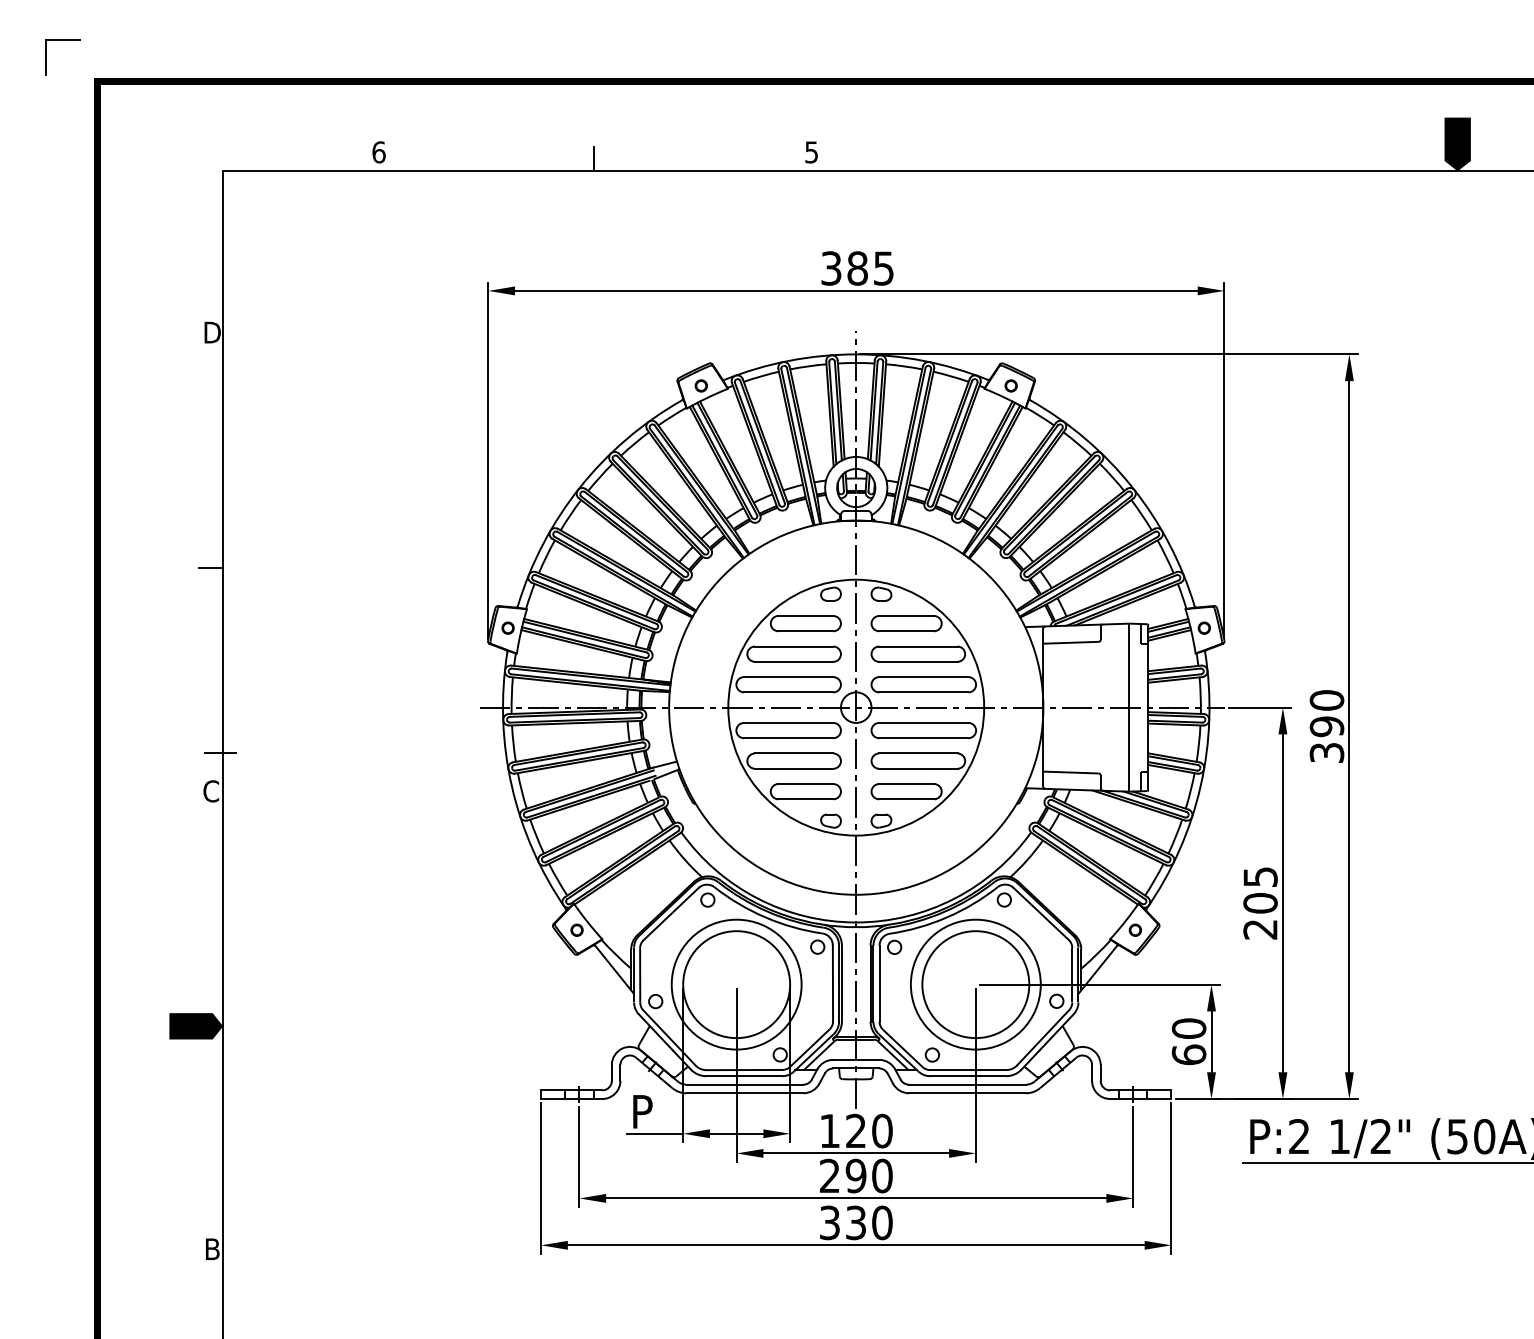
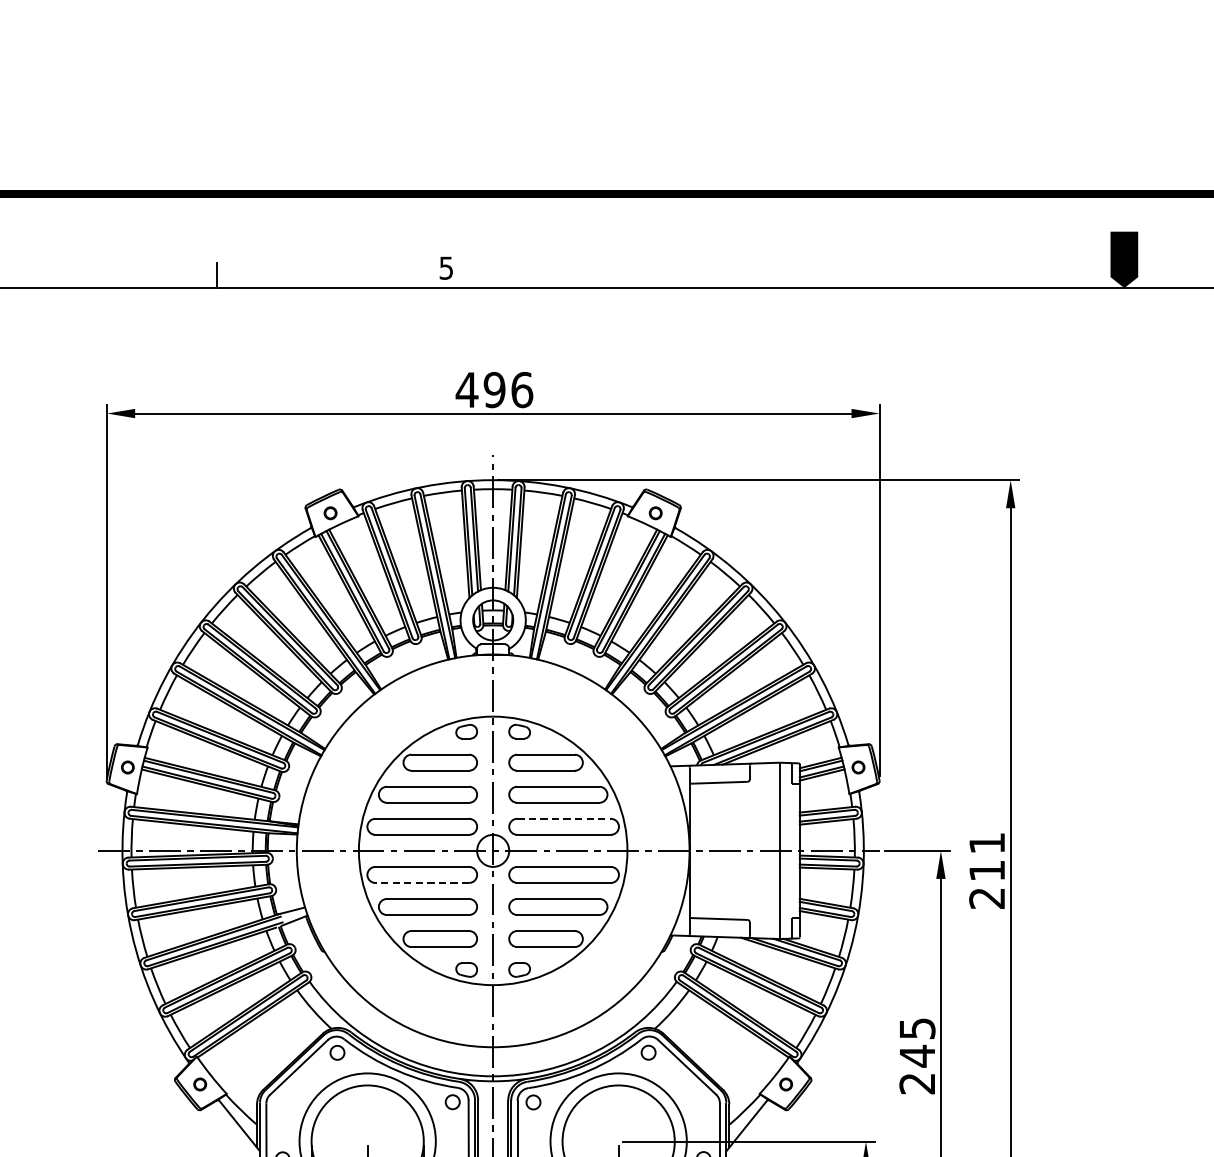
text: (857, 268) -> (494, 390), 385 -> 496
line: (923, 677) -> (563, 819), solid -> dashed
text: (1326, 726) -> (986, 870), 390 -> 211
line: (788, 738) -> (422, 883), solid -> dashed
text: (1260, 903) -> (917, 1056), 205 -> 245

